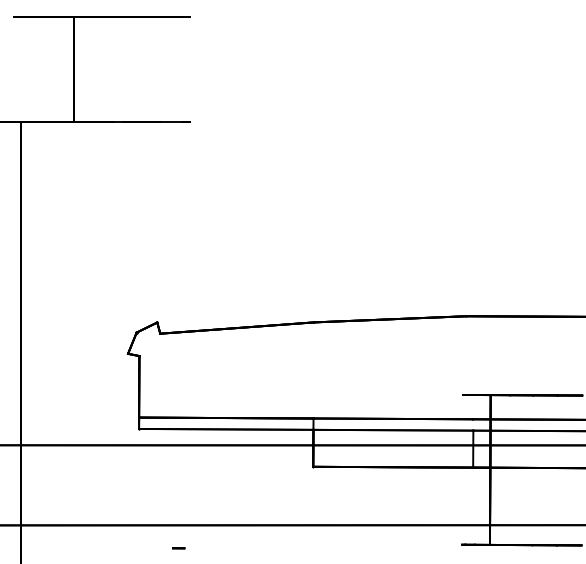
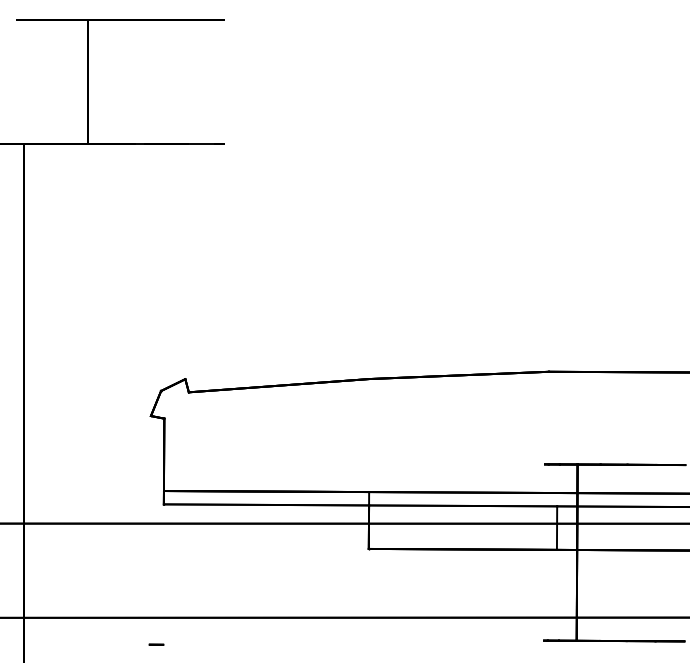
line: (178, 548) -> (156, 644), moved

